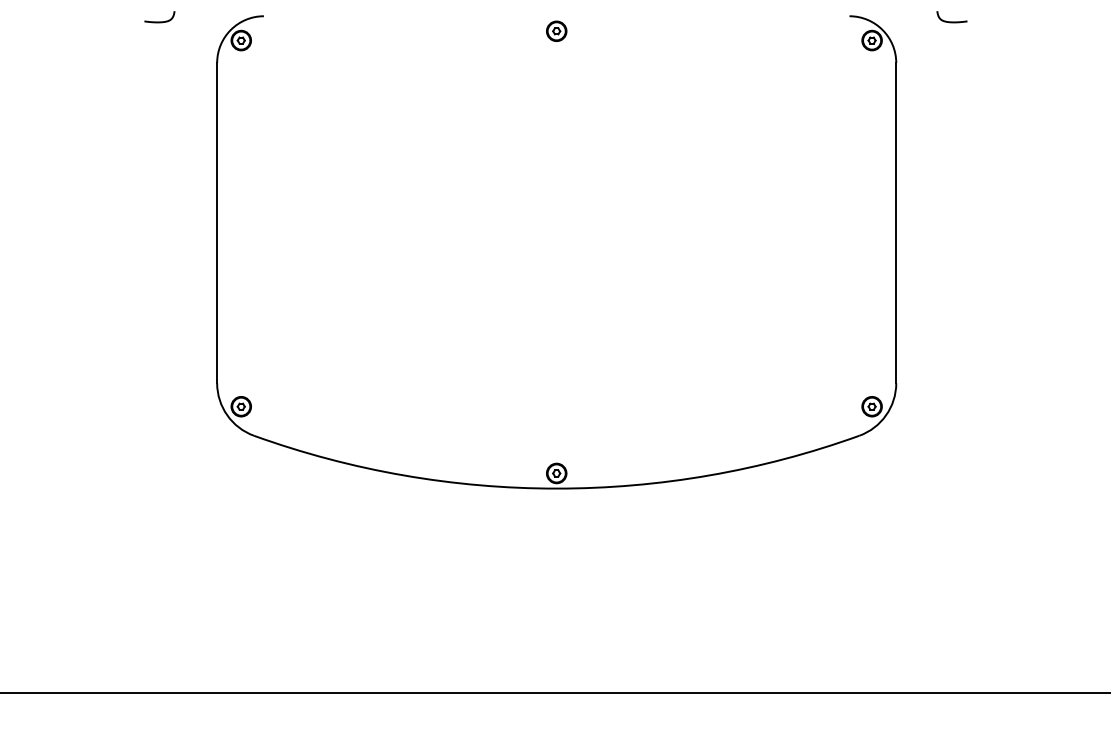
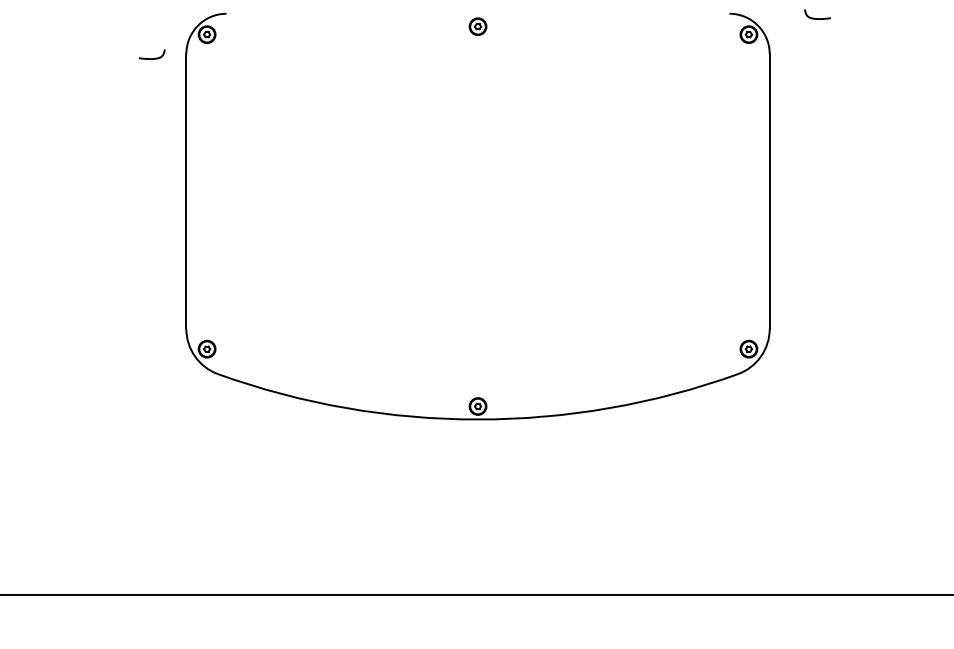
curve: (159, 21) -> (151, 58), moved

